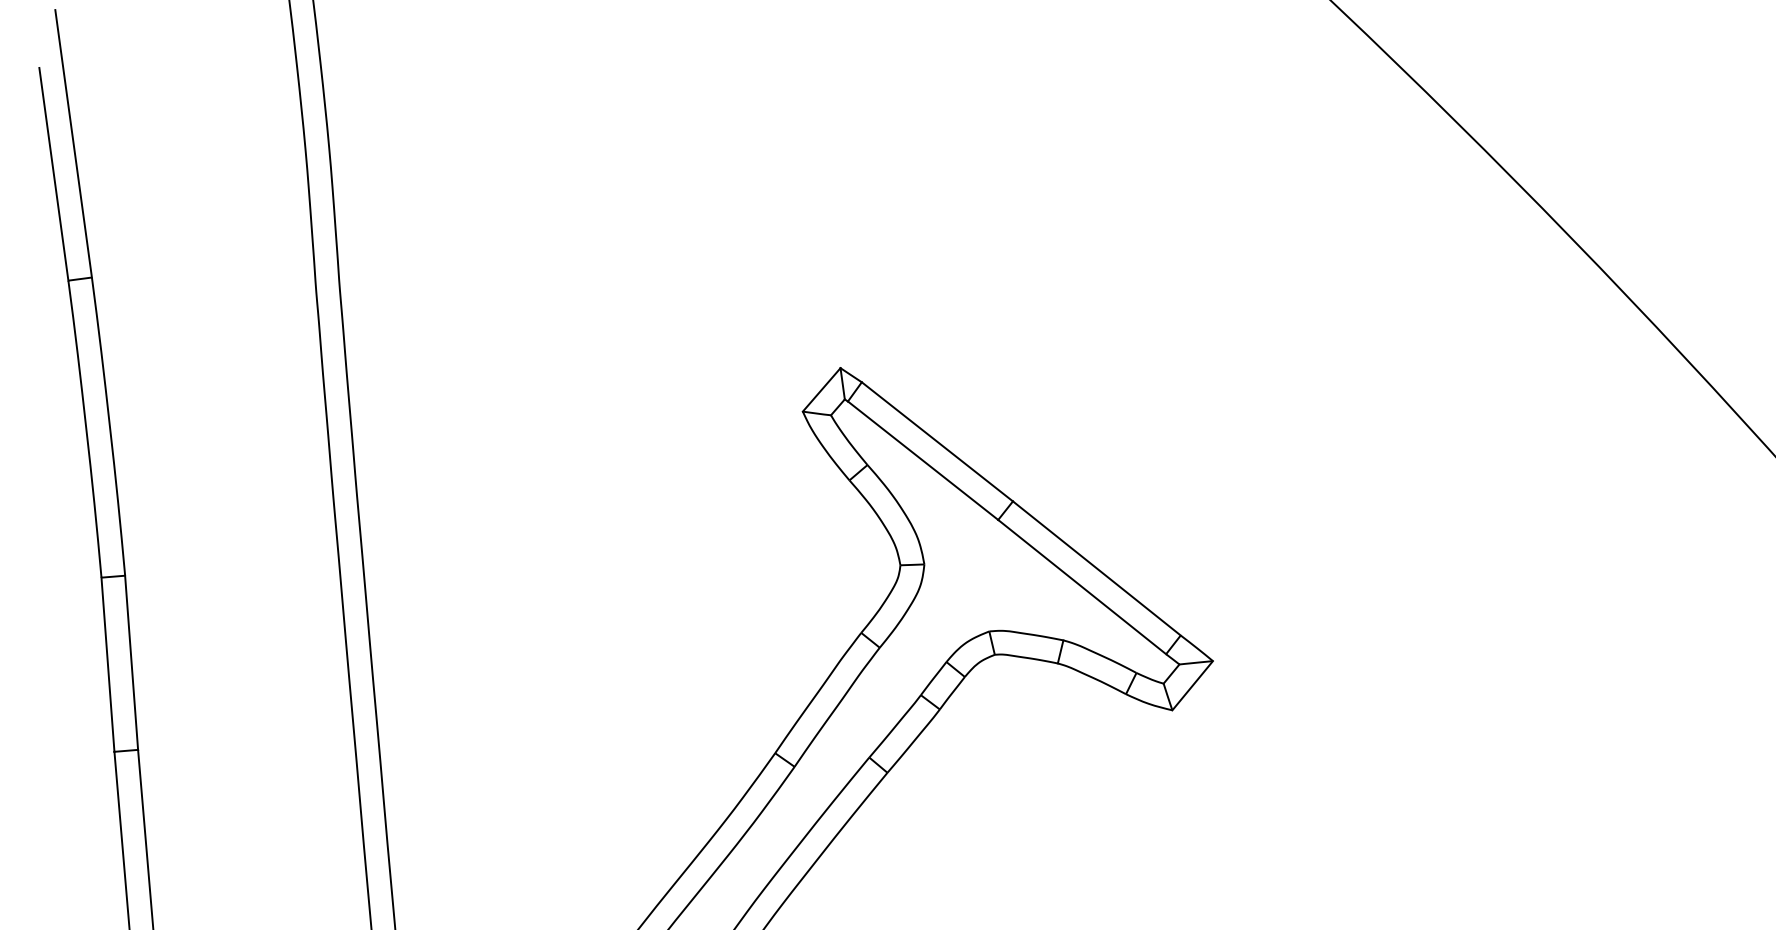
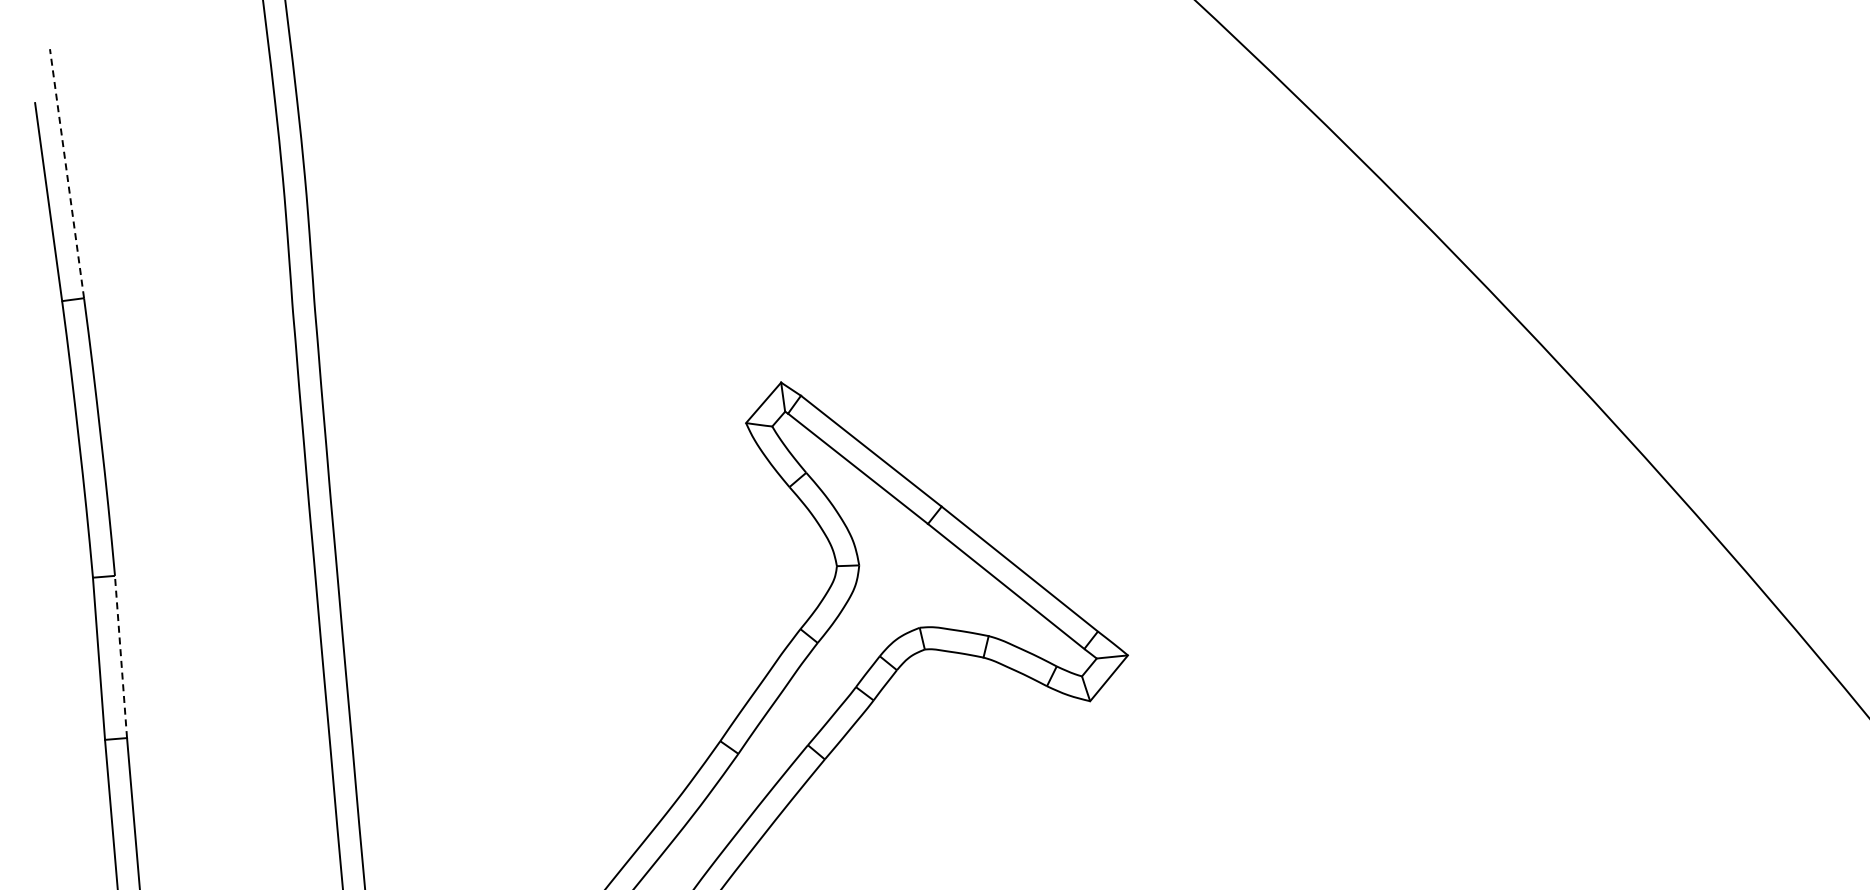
line: (74, 143) -> (67, 173), solid -> dashed
line: (131, 662) -> (120, 656), solid -> dashed

